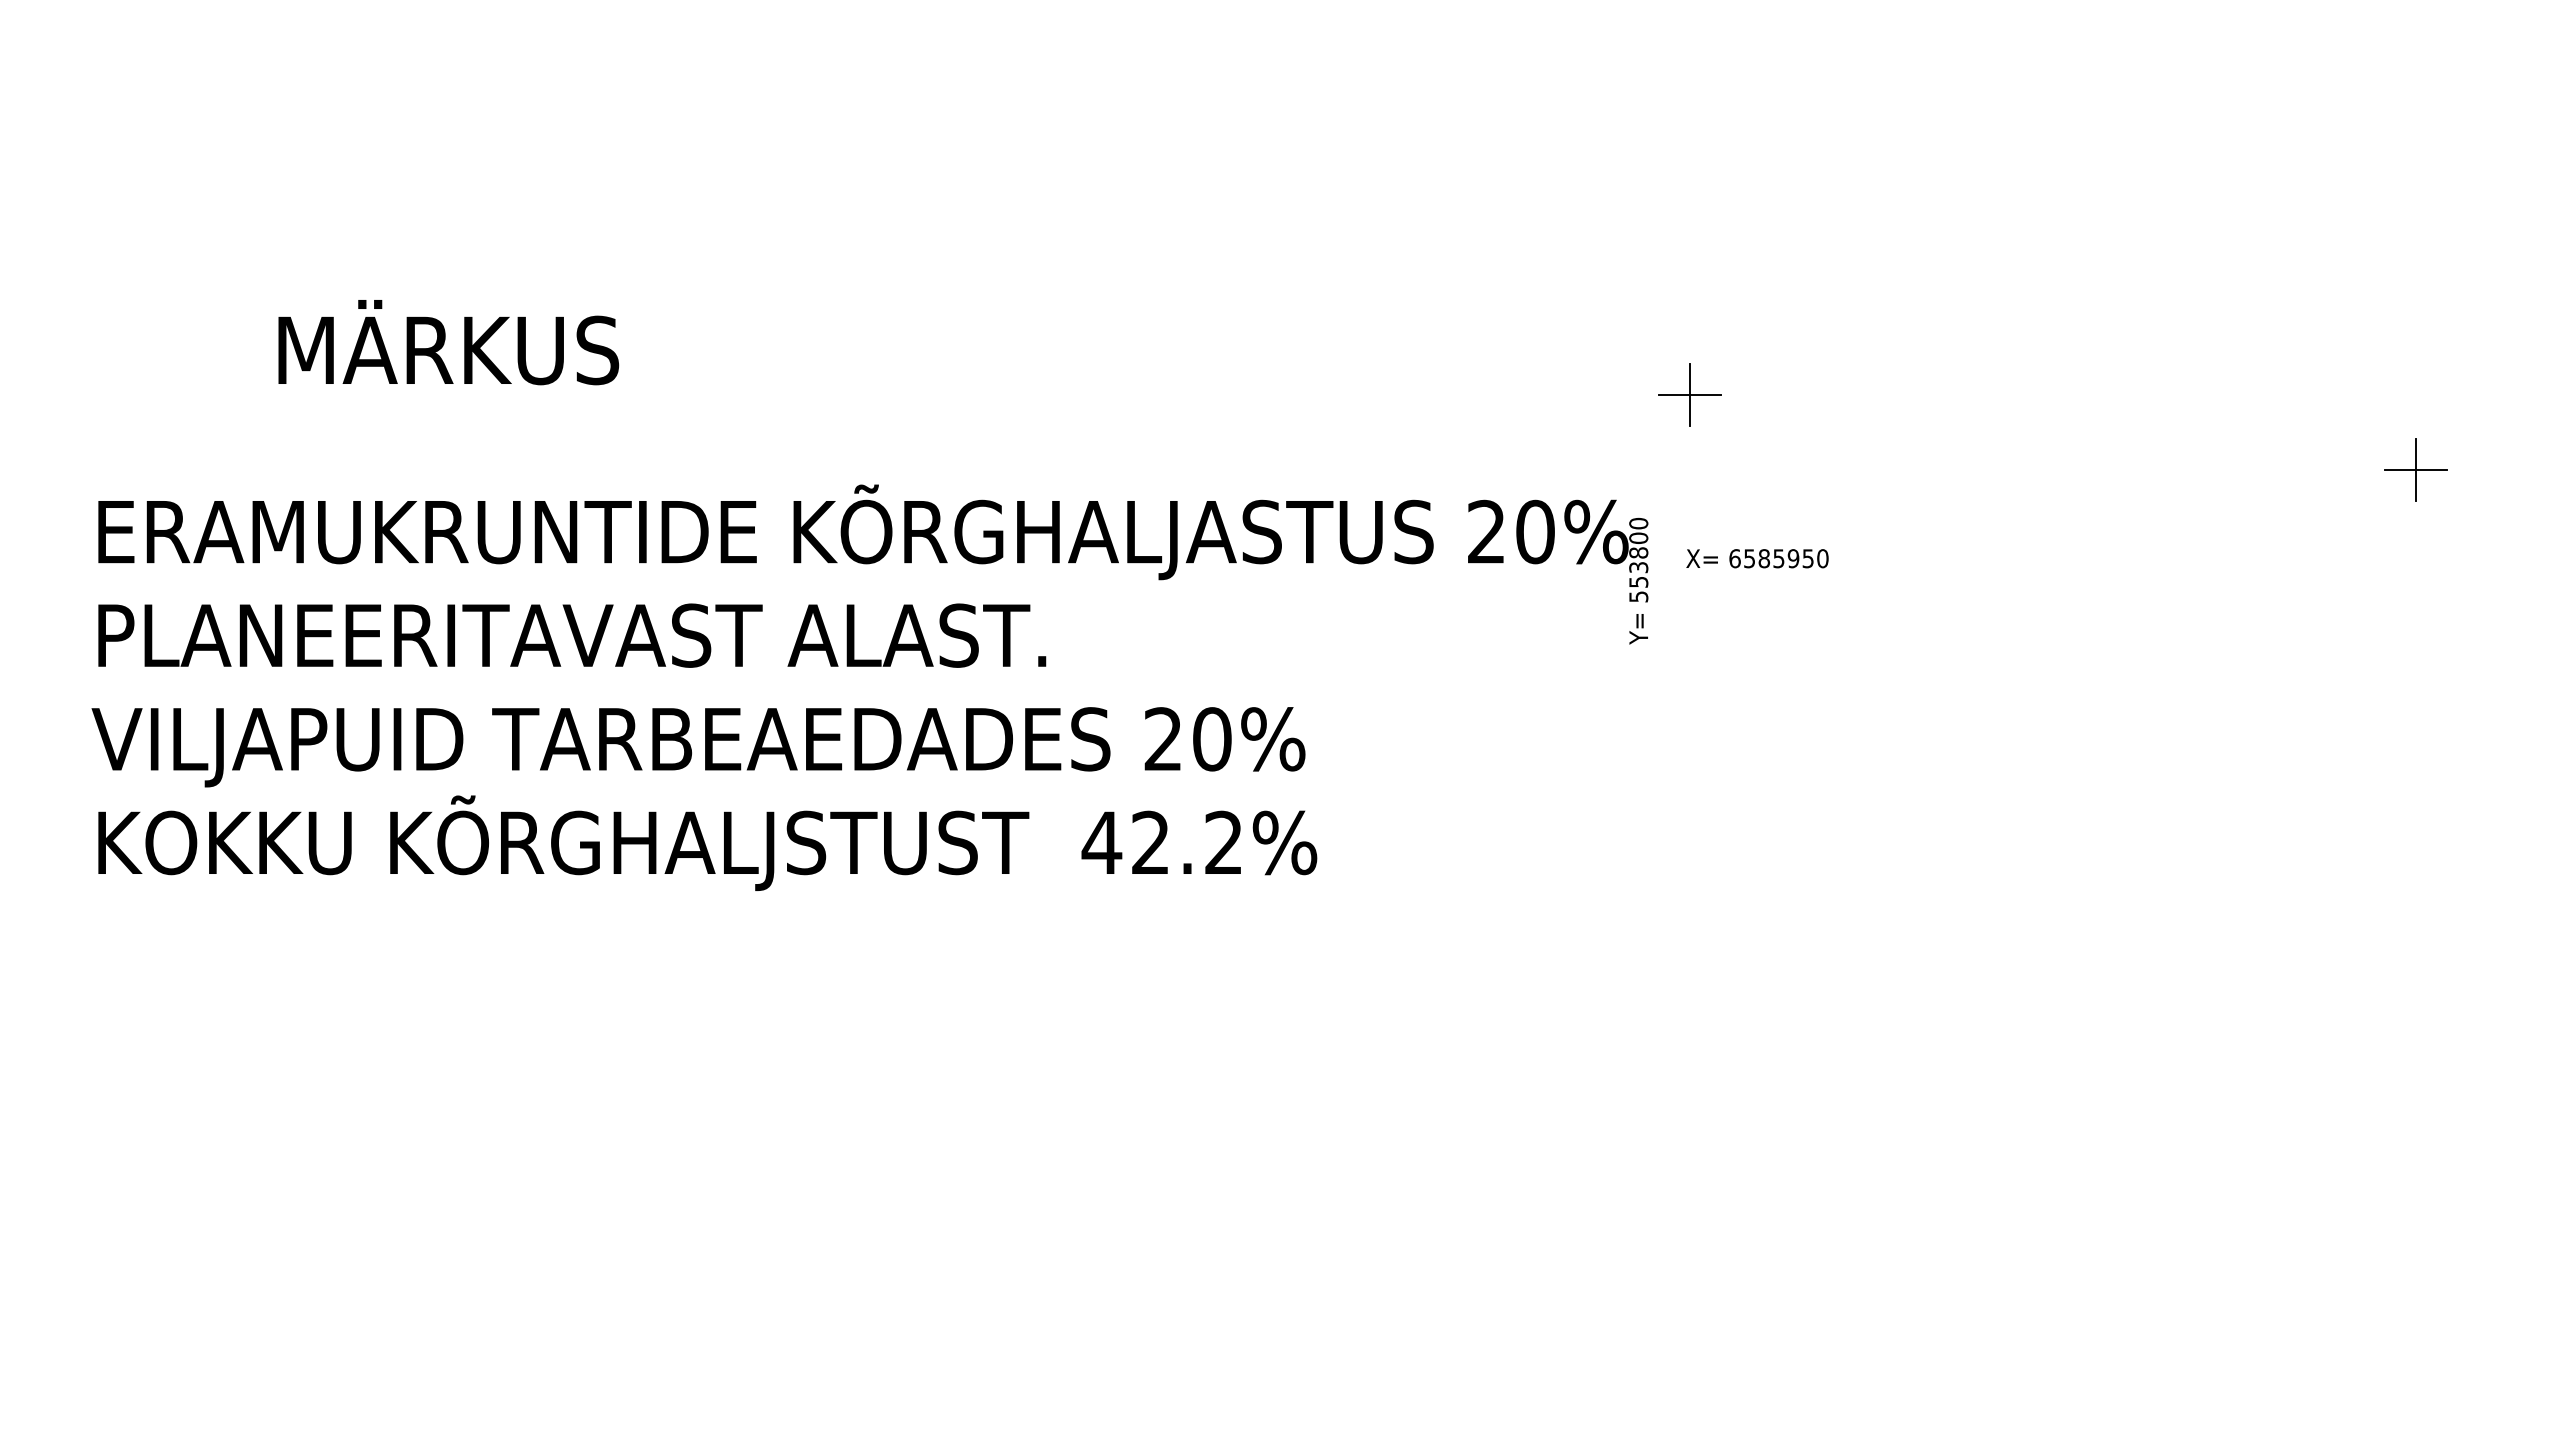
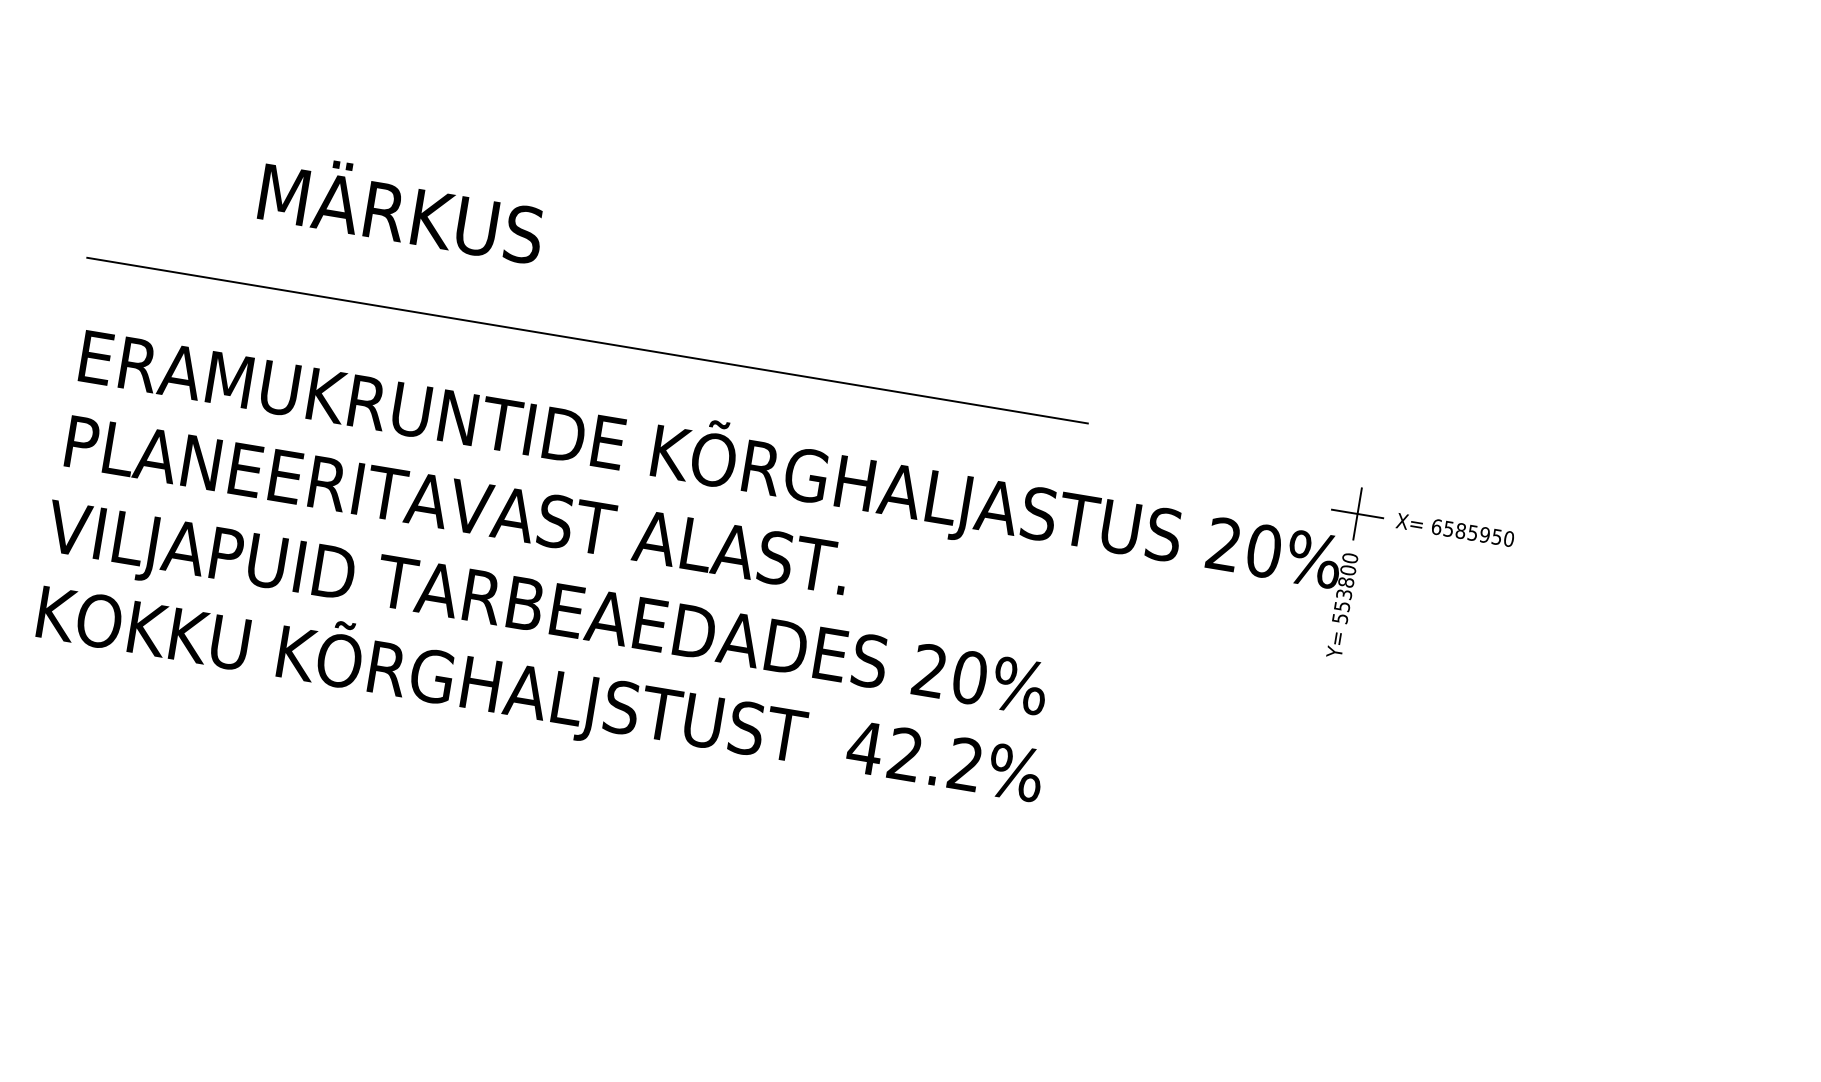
text: (448, 342) -> (402, 207), moved
part: (1689, 394) -> (1357, 513), moved
line: (693, 415) -> (587, 340), added
text: (1757, 558) -> (1455, 529), moved

